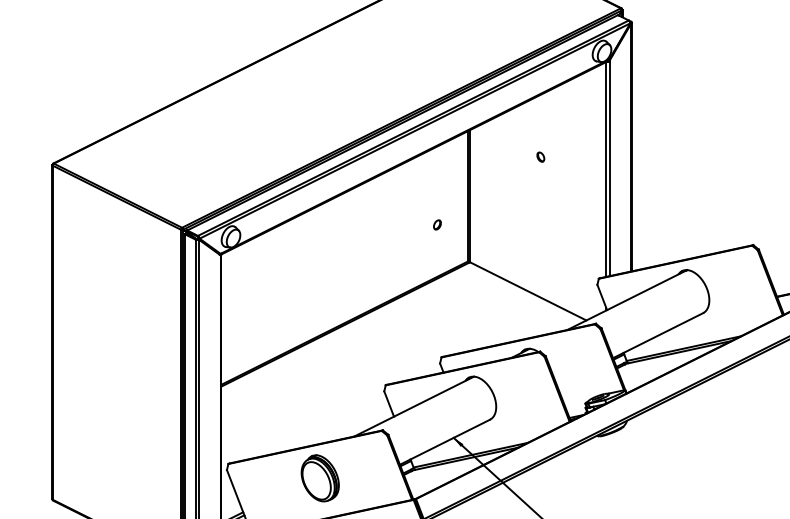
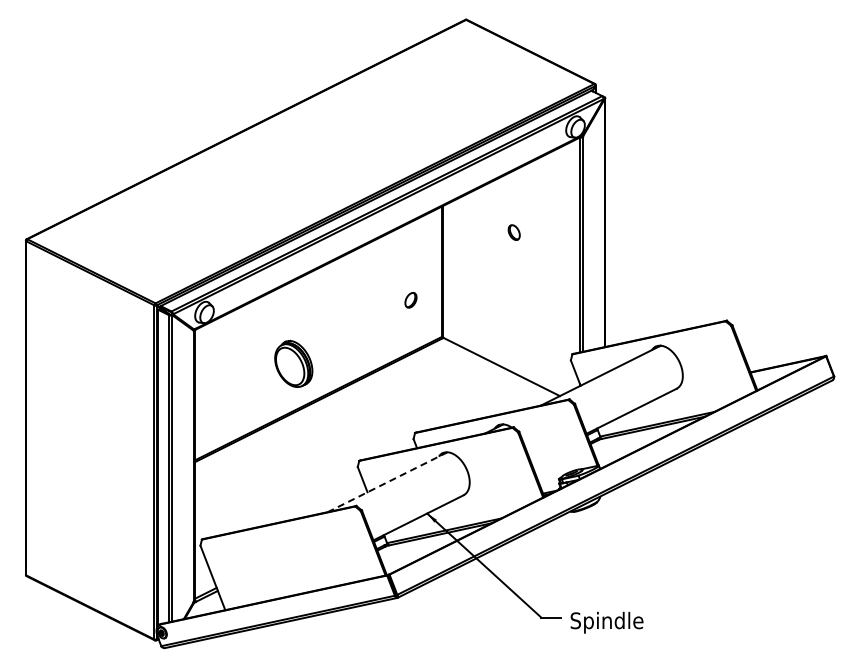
part: (540, 156) -> (514, 232), size x1.6
part: (436, 224) -> (410, 300), size x1.6
line: (413, 406) -> (387, 482), solid -> dashed
part: (319, 477) -> (293, 363), moved

